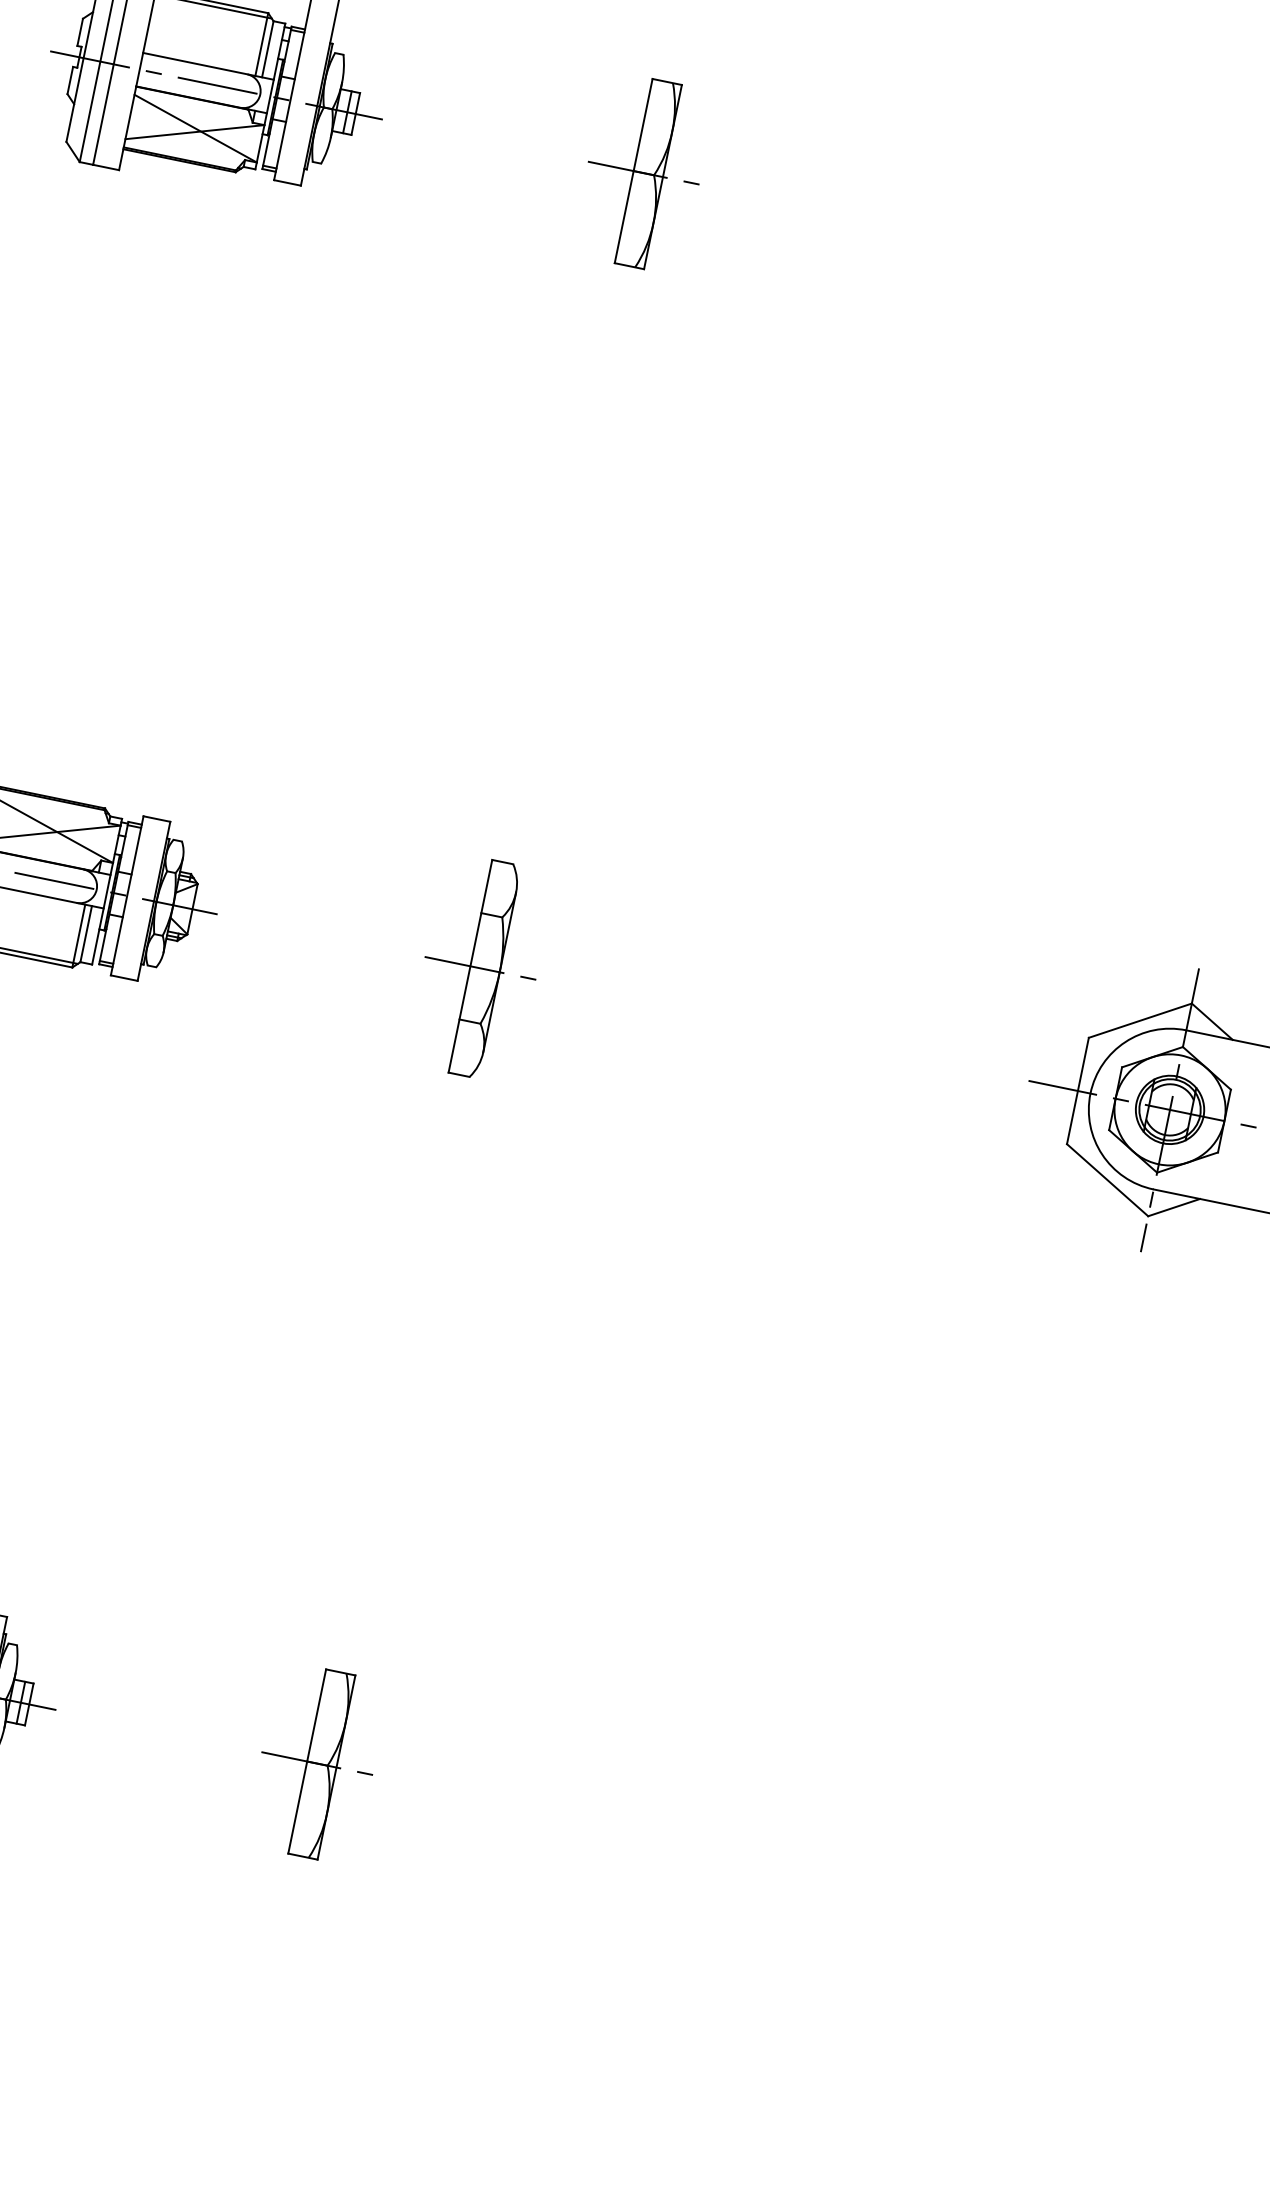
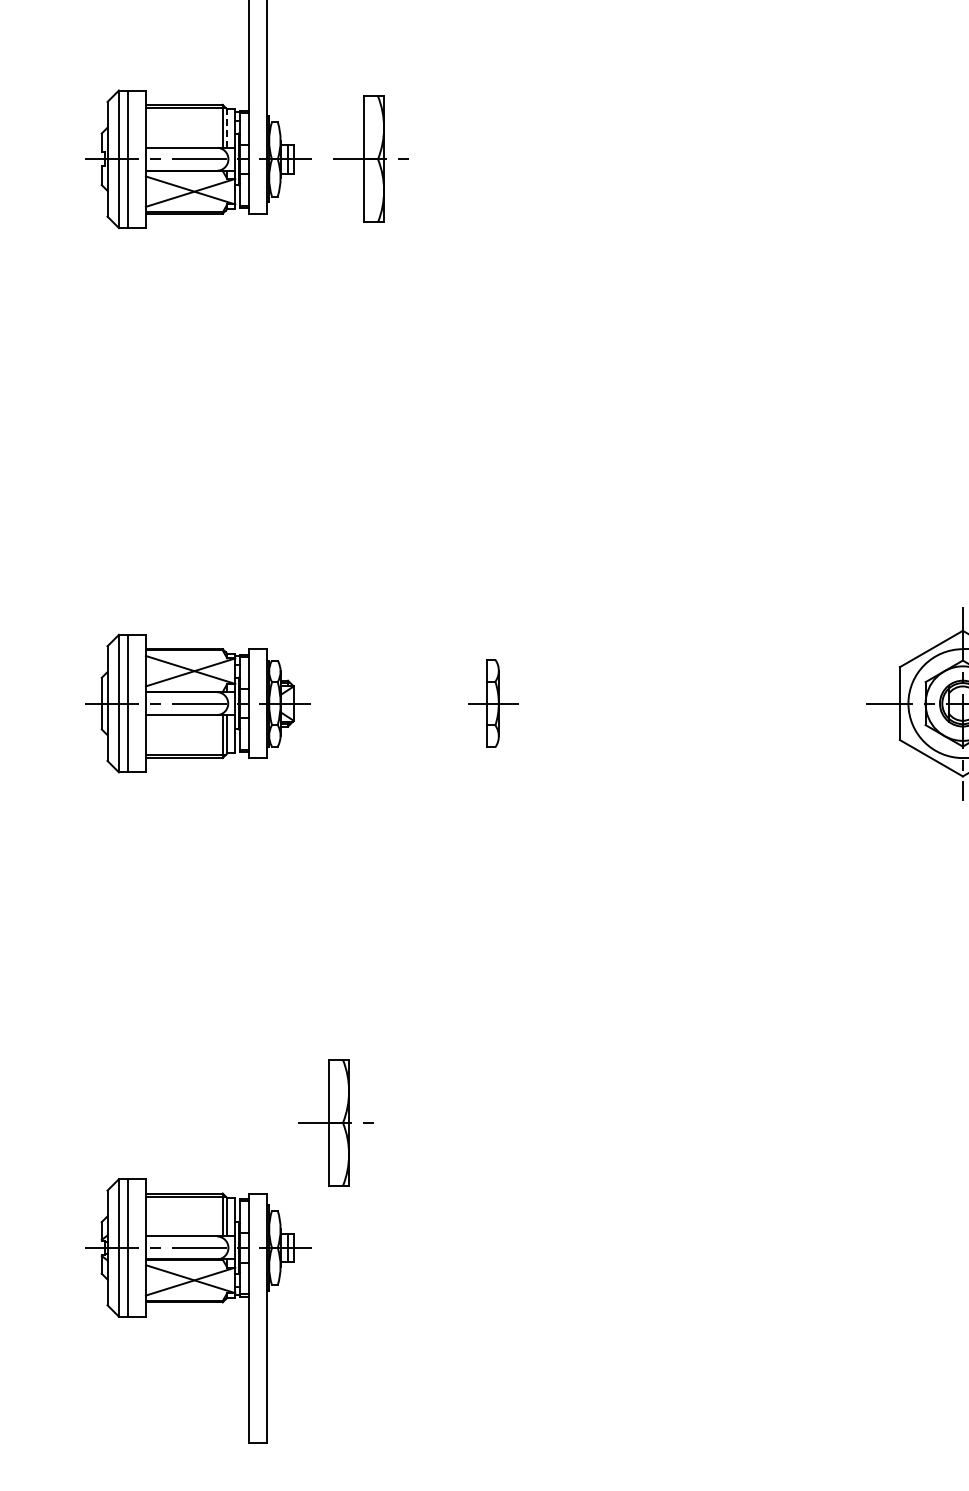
line: (268, 49) -> (227, 128), solid -> dashed
part: (643, 171) -> (370, 158), moved
part: (479, 968) -> (490, 703), size x0.6
part: (316, 1762) -> (335, 1122), moved

